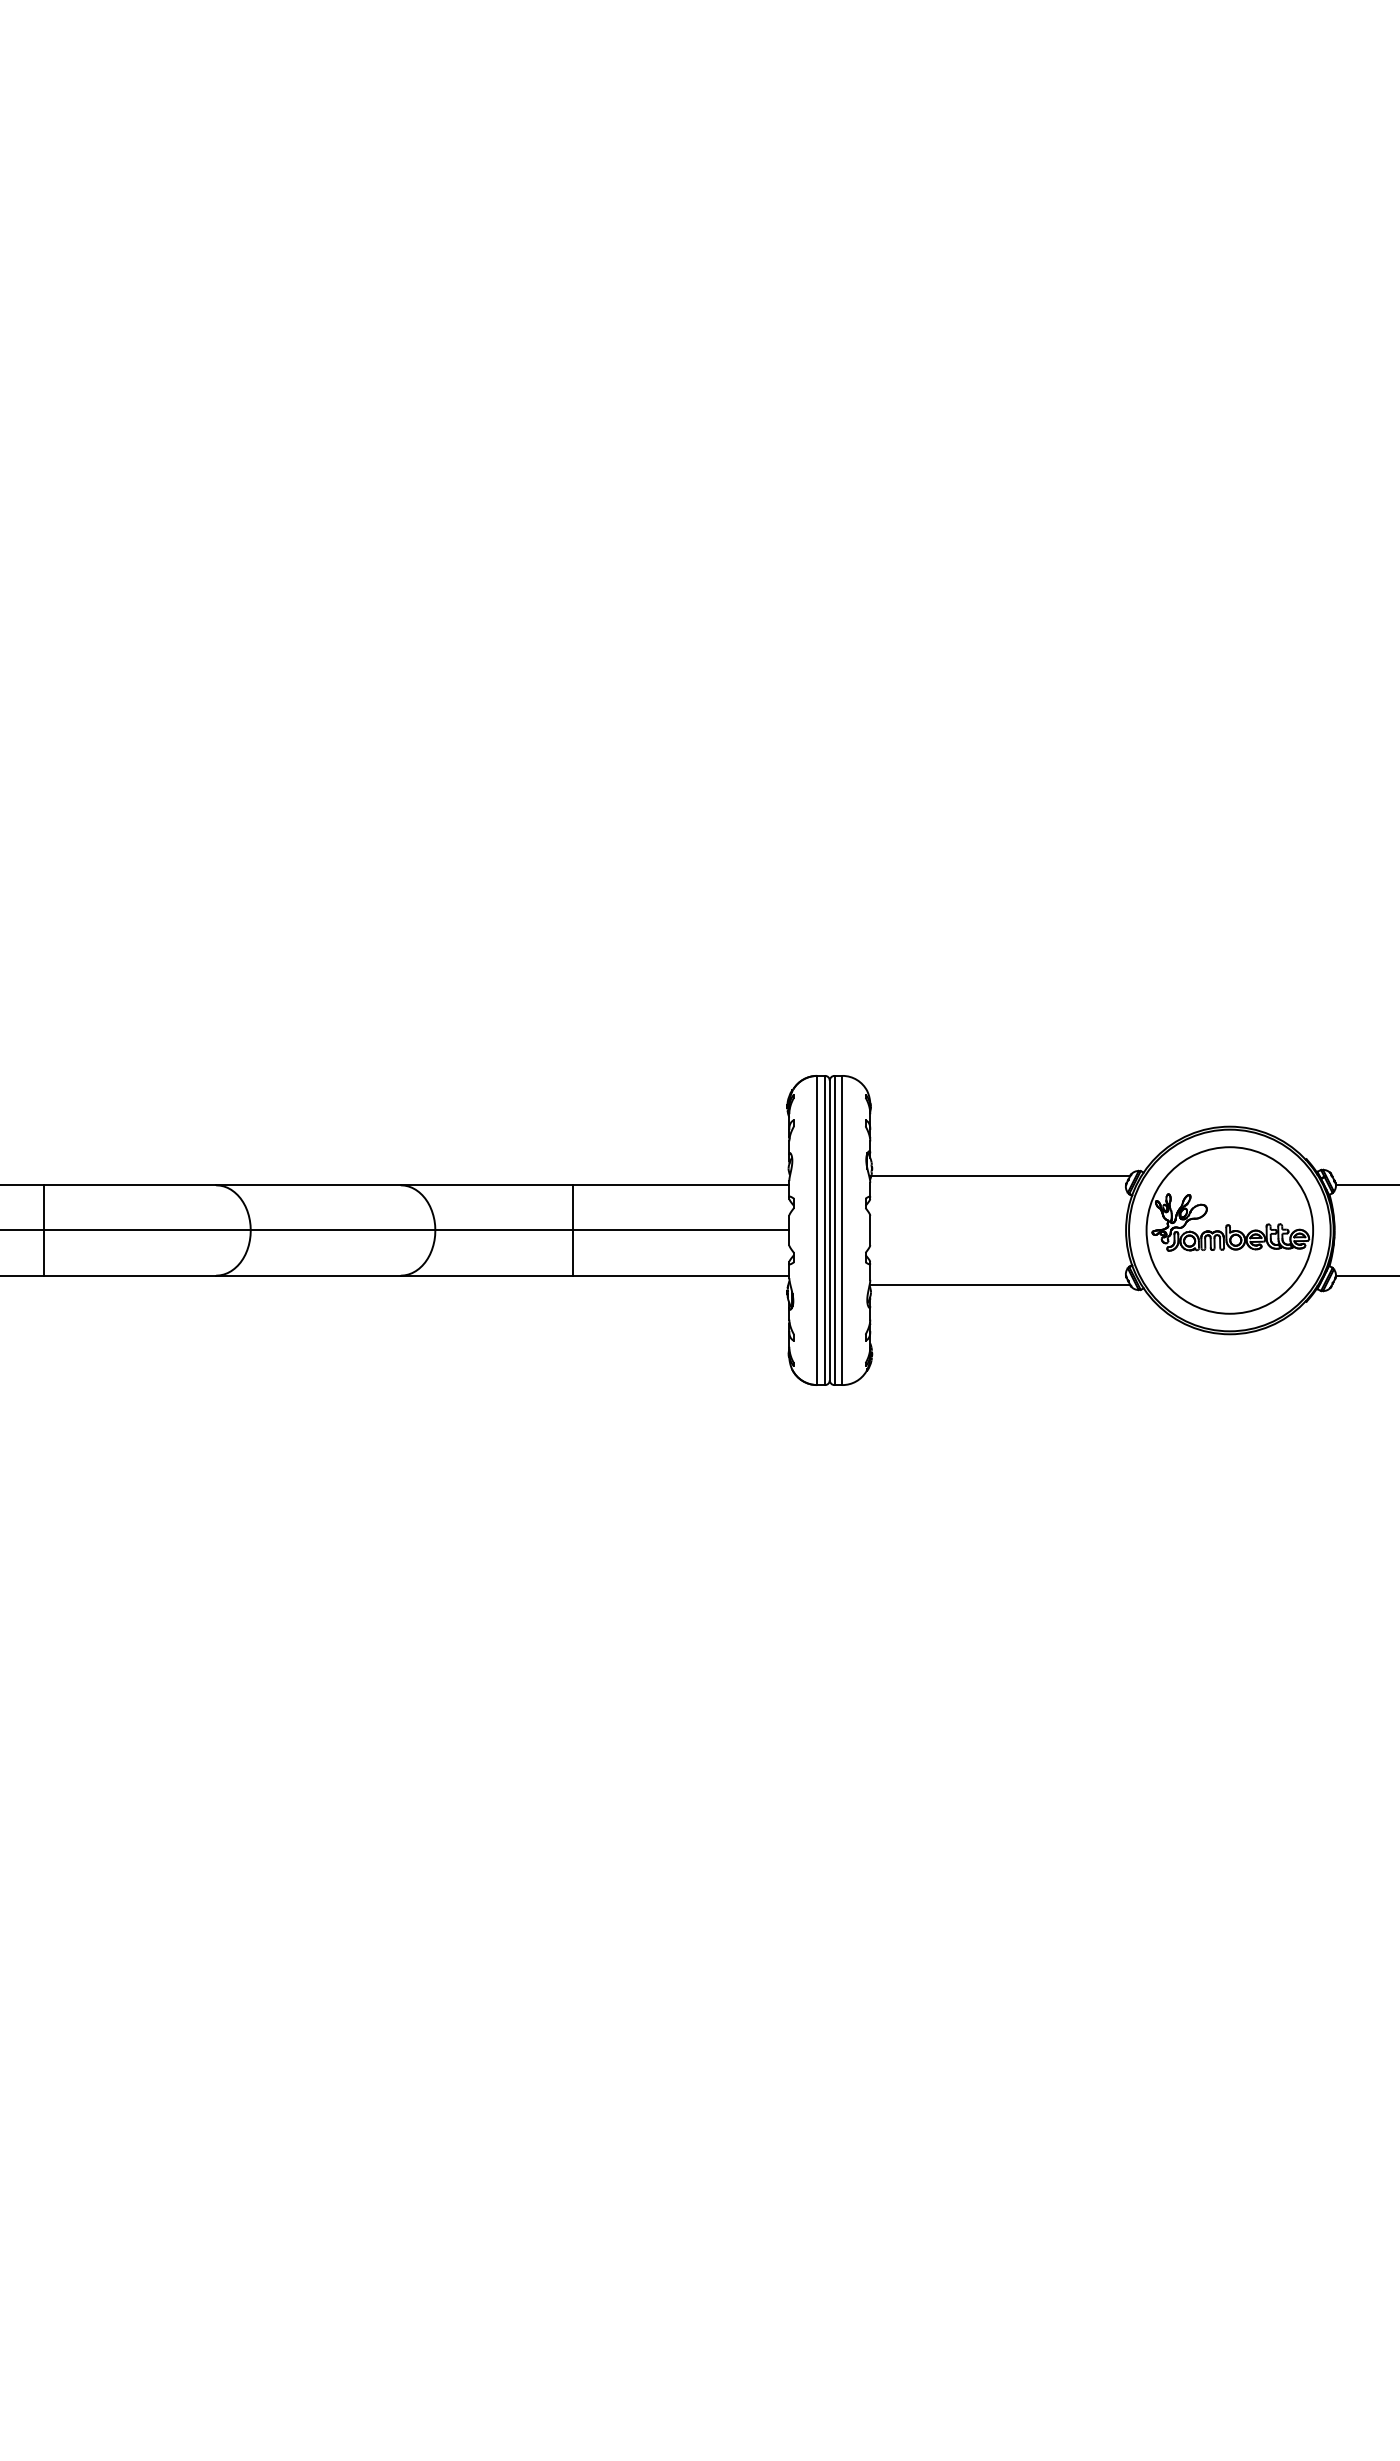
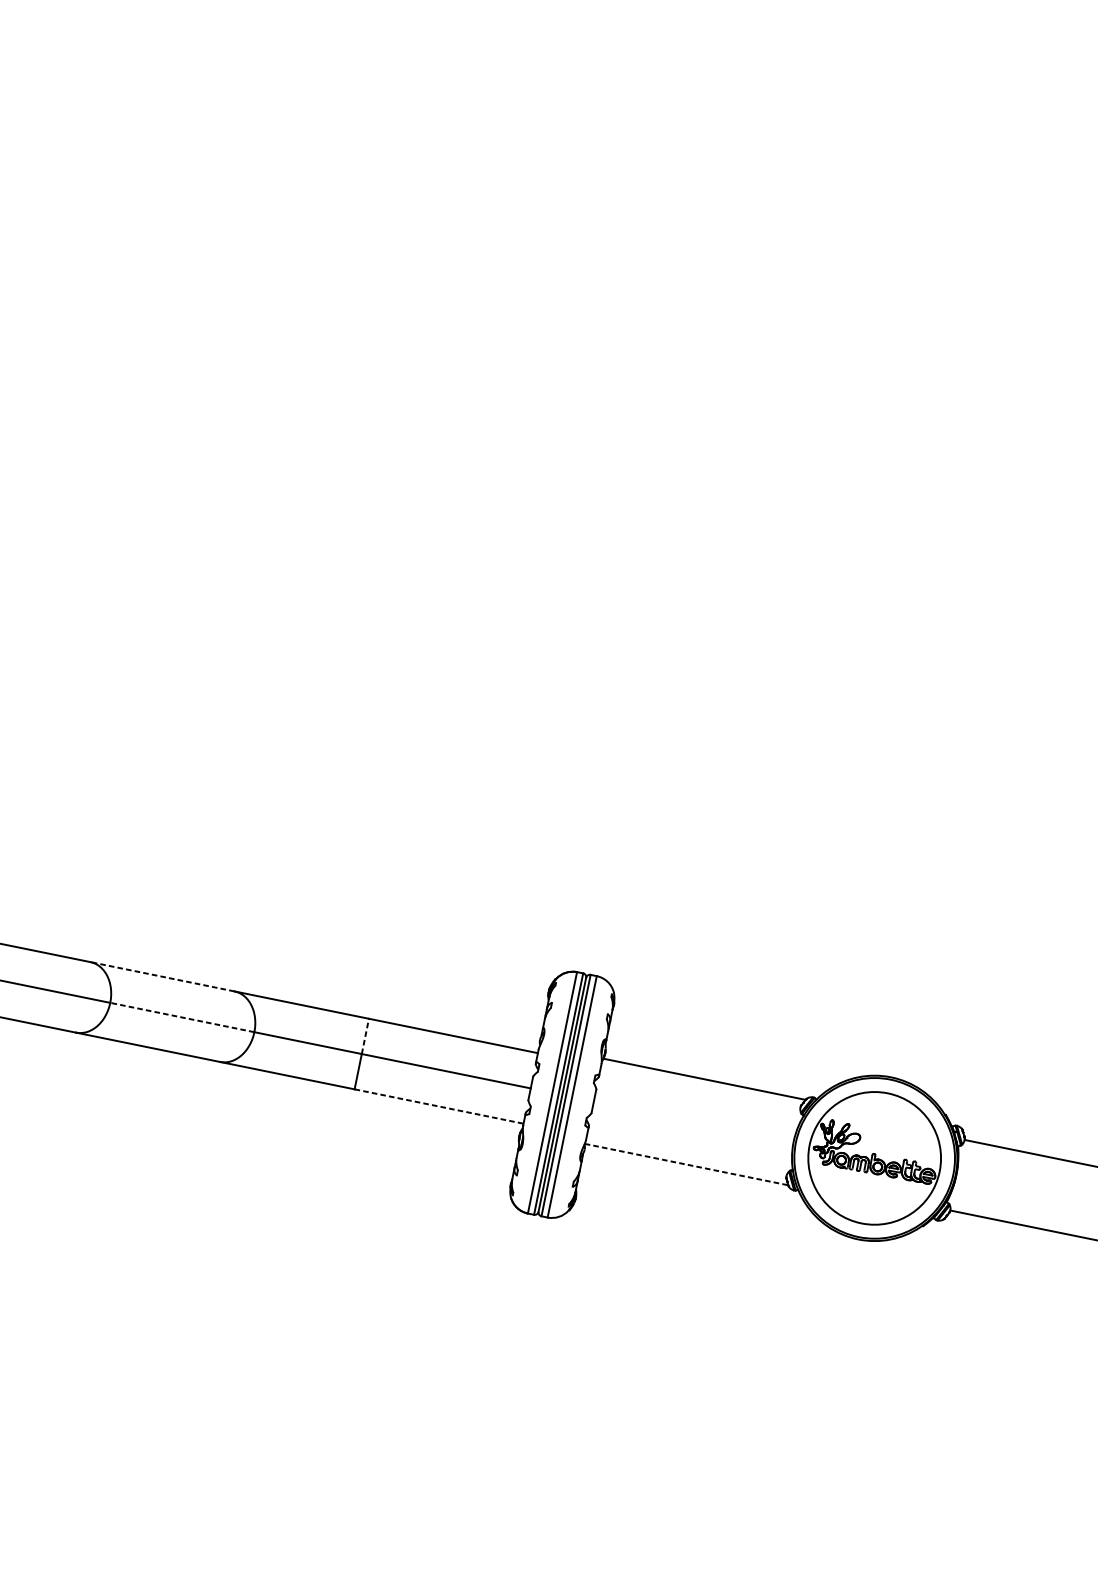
line: (307, 1185) -> (161, 976), solid -> dashed
line: (572, 1207) -> (365, 1036), solid -> dashed
line: (342, 1230) -> (181, 1017), solid -> dashed
line: (681, 1275) -> (439, 1106), solid -> dashed
line: (1000, 1285) -> (686, 1164), solid -> dashed

